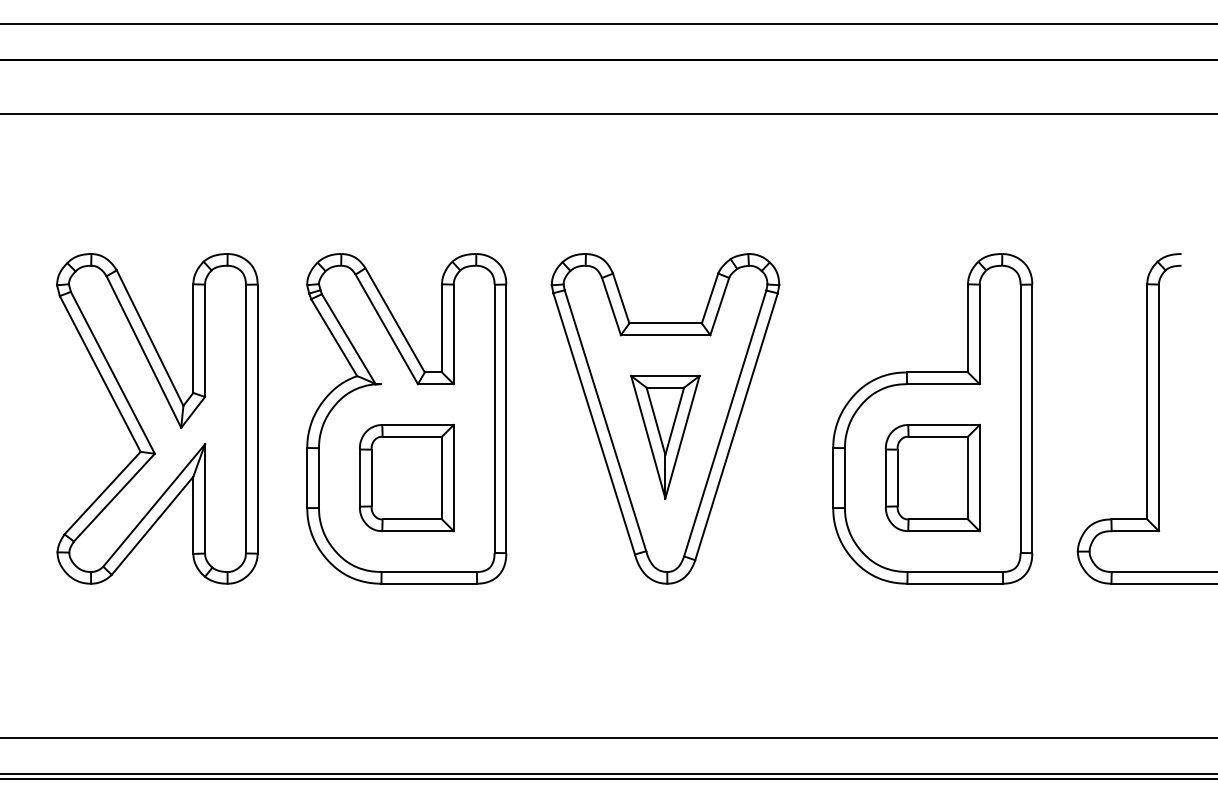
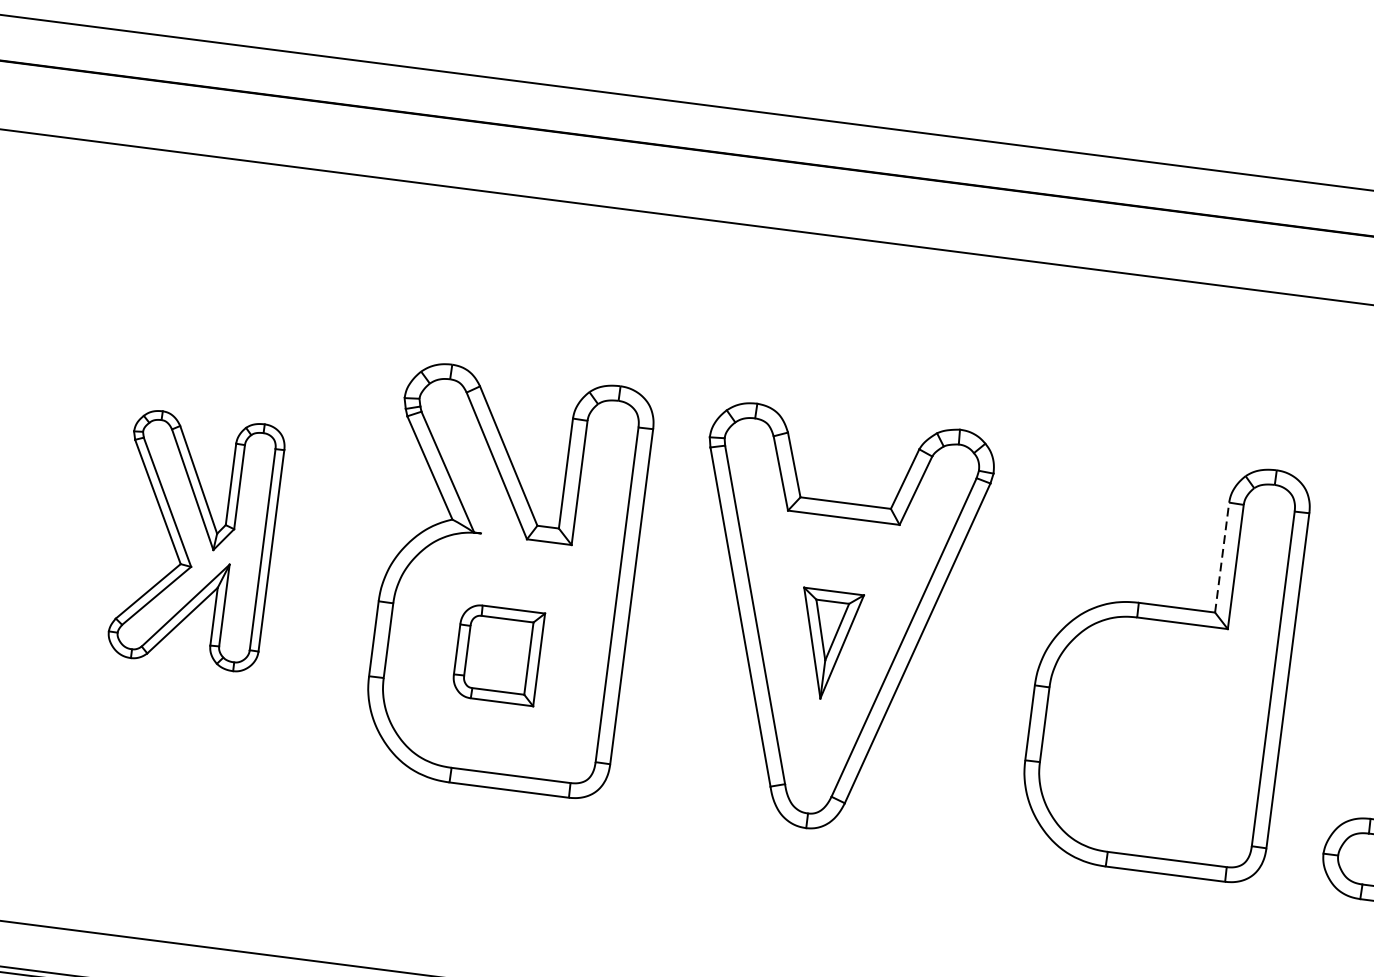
line: (967, 327) -> (1221, 556), solid -> dashed
part: (157, 418) -> (196, 540), size x0.6
part: (665, 436) -> (827, 644), size x0.7
part: (406, 477) -> (497, 653), size x0.7
part: (932, 477) -> (1154, 737), removed

